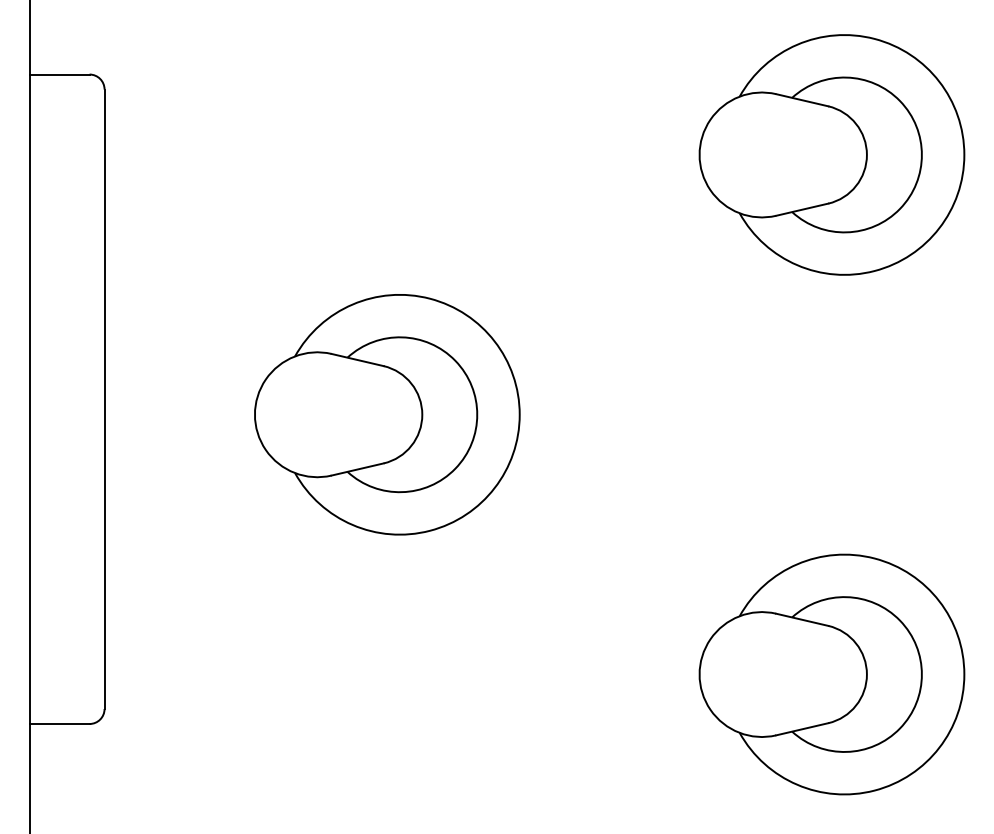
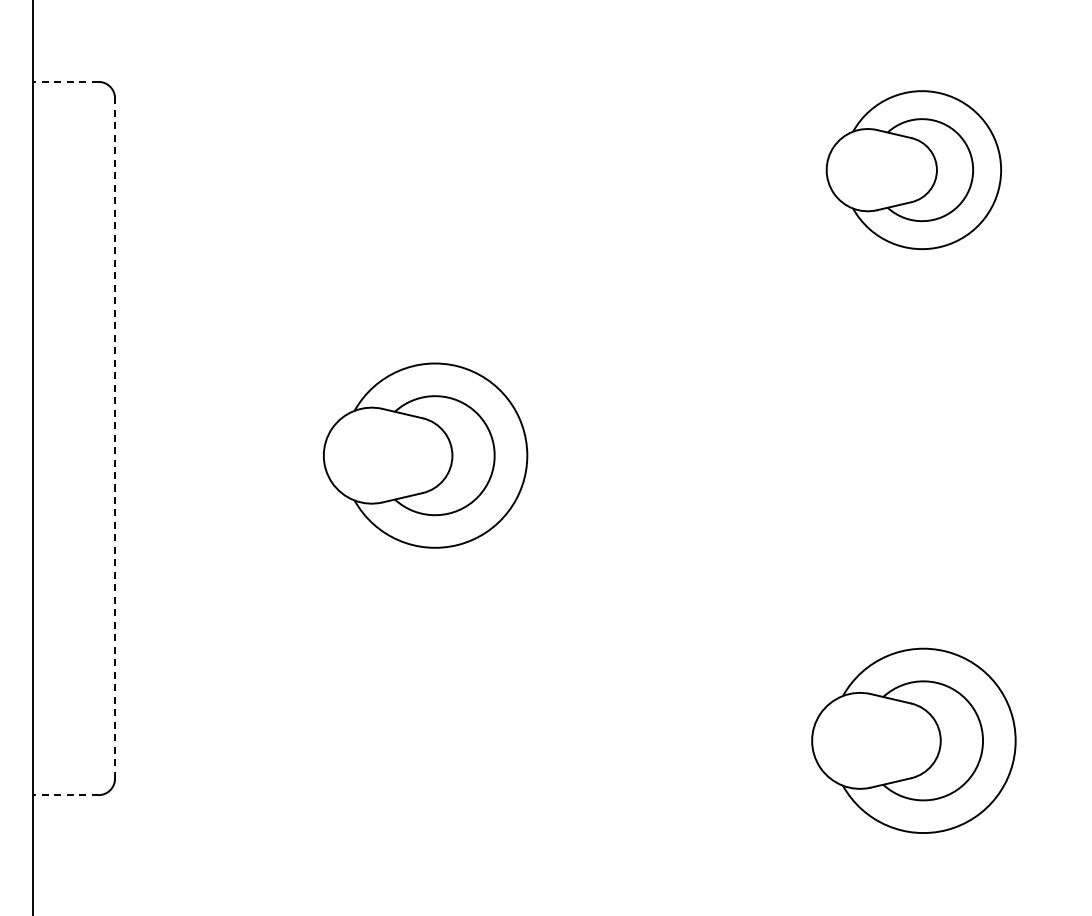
line: (59, 74) -> (65, 81), solid -> dashed
part: (831, 154) -> (913, 169), size x0.6
line: (104, 399) -> (115, 438), solid -> dashed
part: (387, 414) -> (425, 455), size x0.7
part: (831, 674) -> (913, 740), size x0.7
line: (59, 724) -> (65, 795), solid -> dashed

